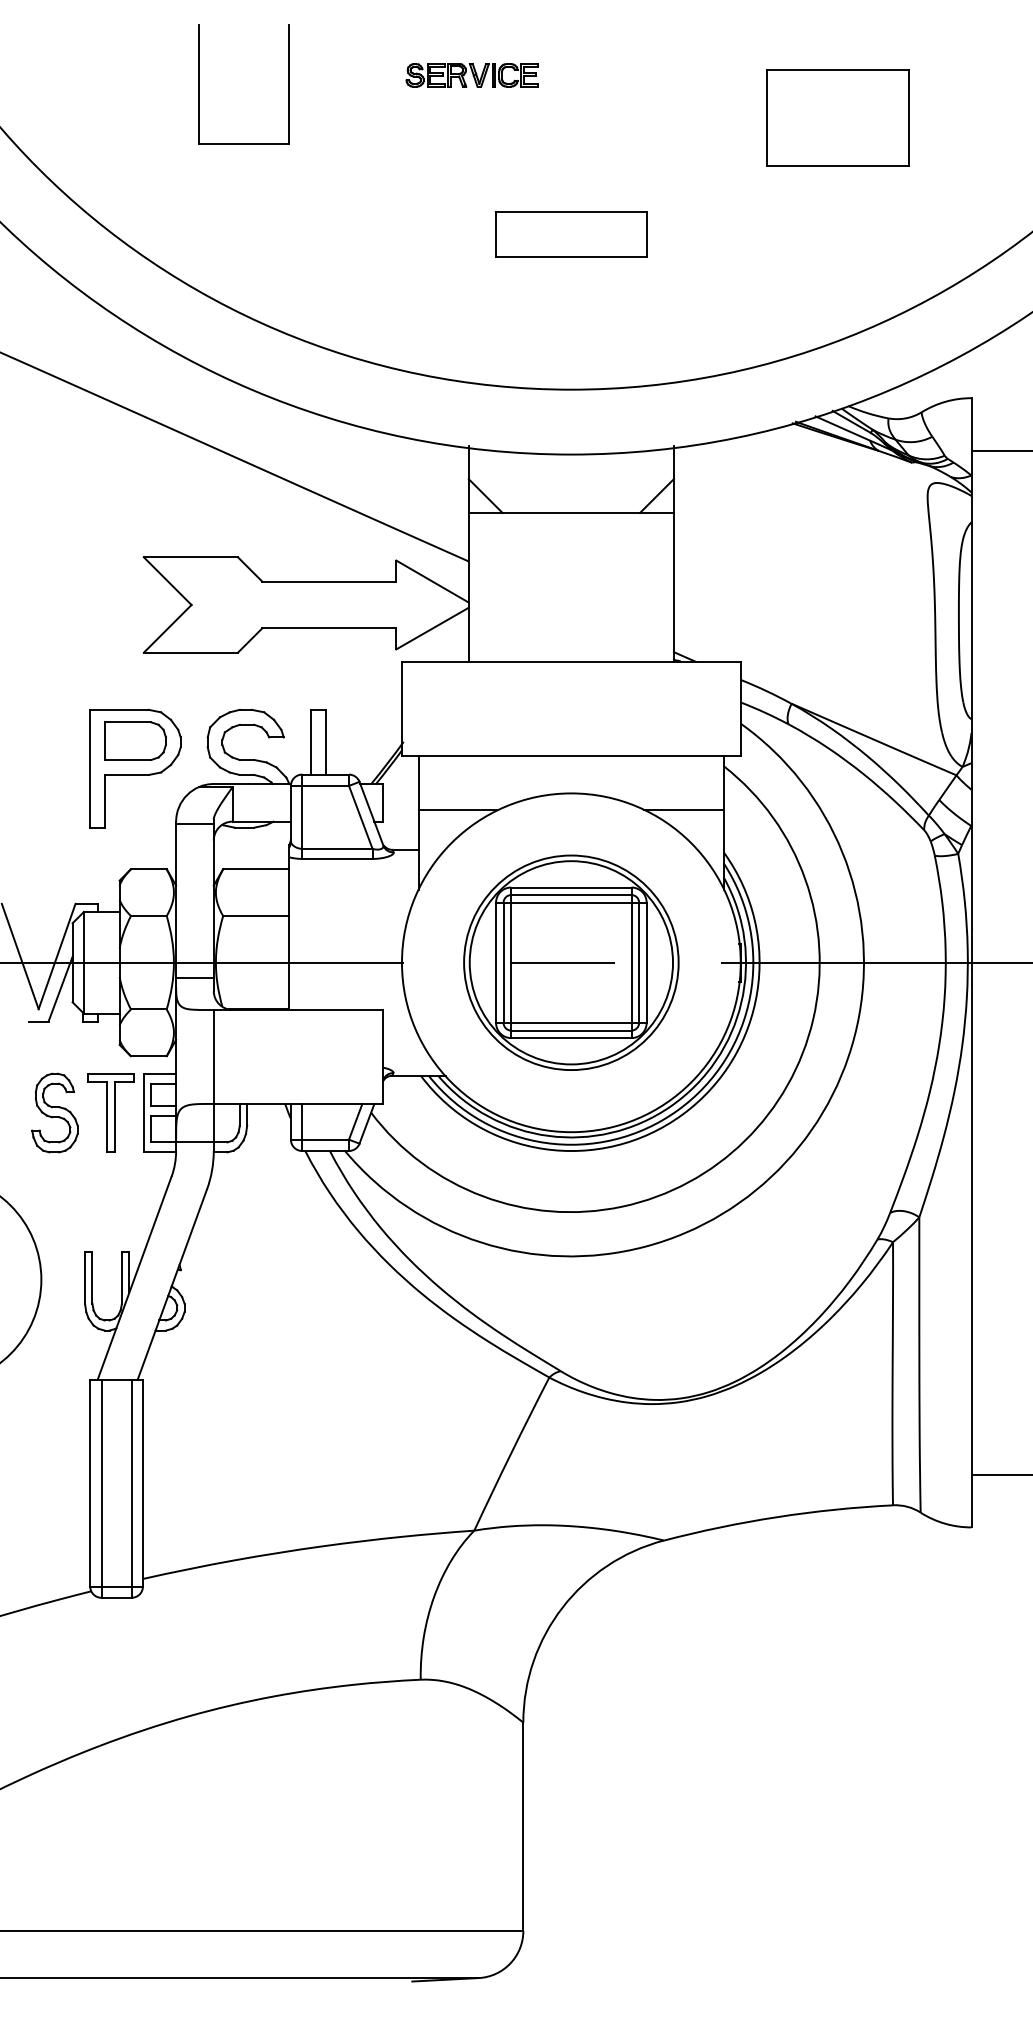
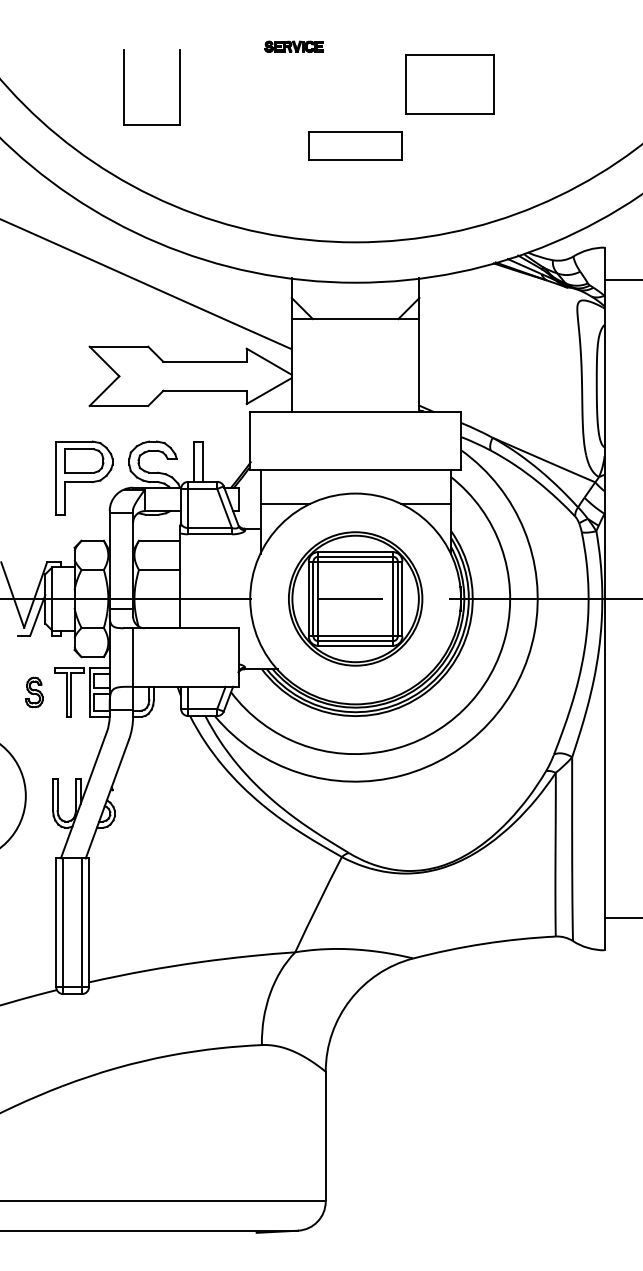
part: (471, 74) -> (293, 46), size x0.7
part: (199, 84) -> (124, 87), moved
part: (837, 118) -> (449, 84), moved
part: (55, 1113) -> (34, 692), size x0.6

